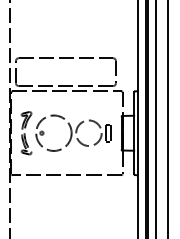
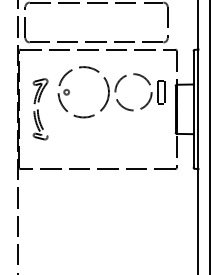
part: (73, 132) -> (111, 91), moved

